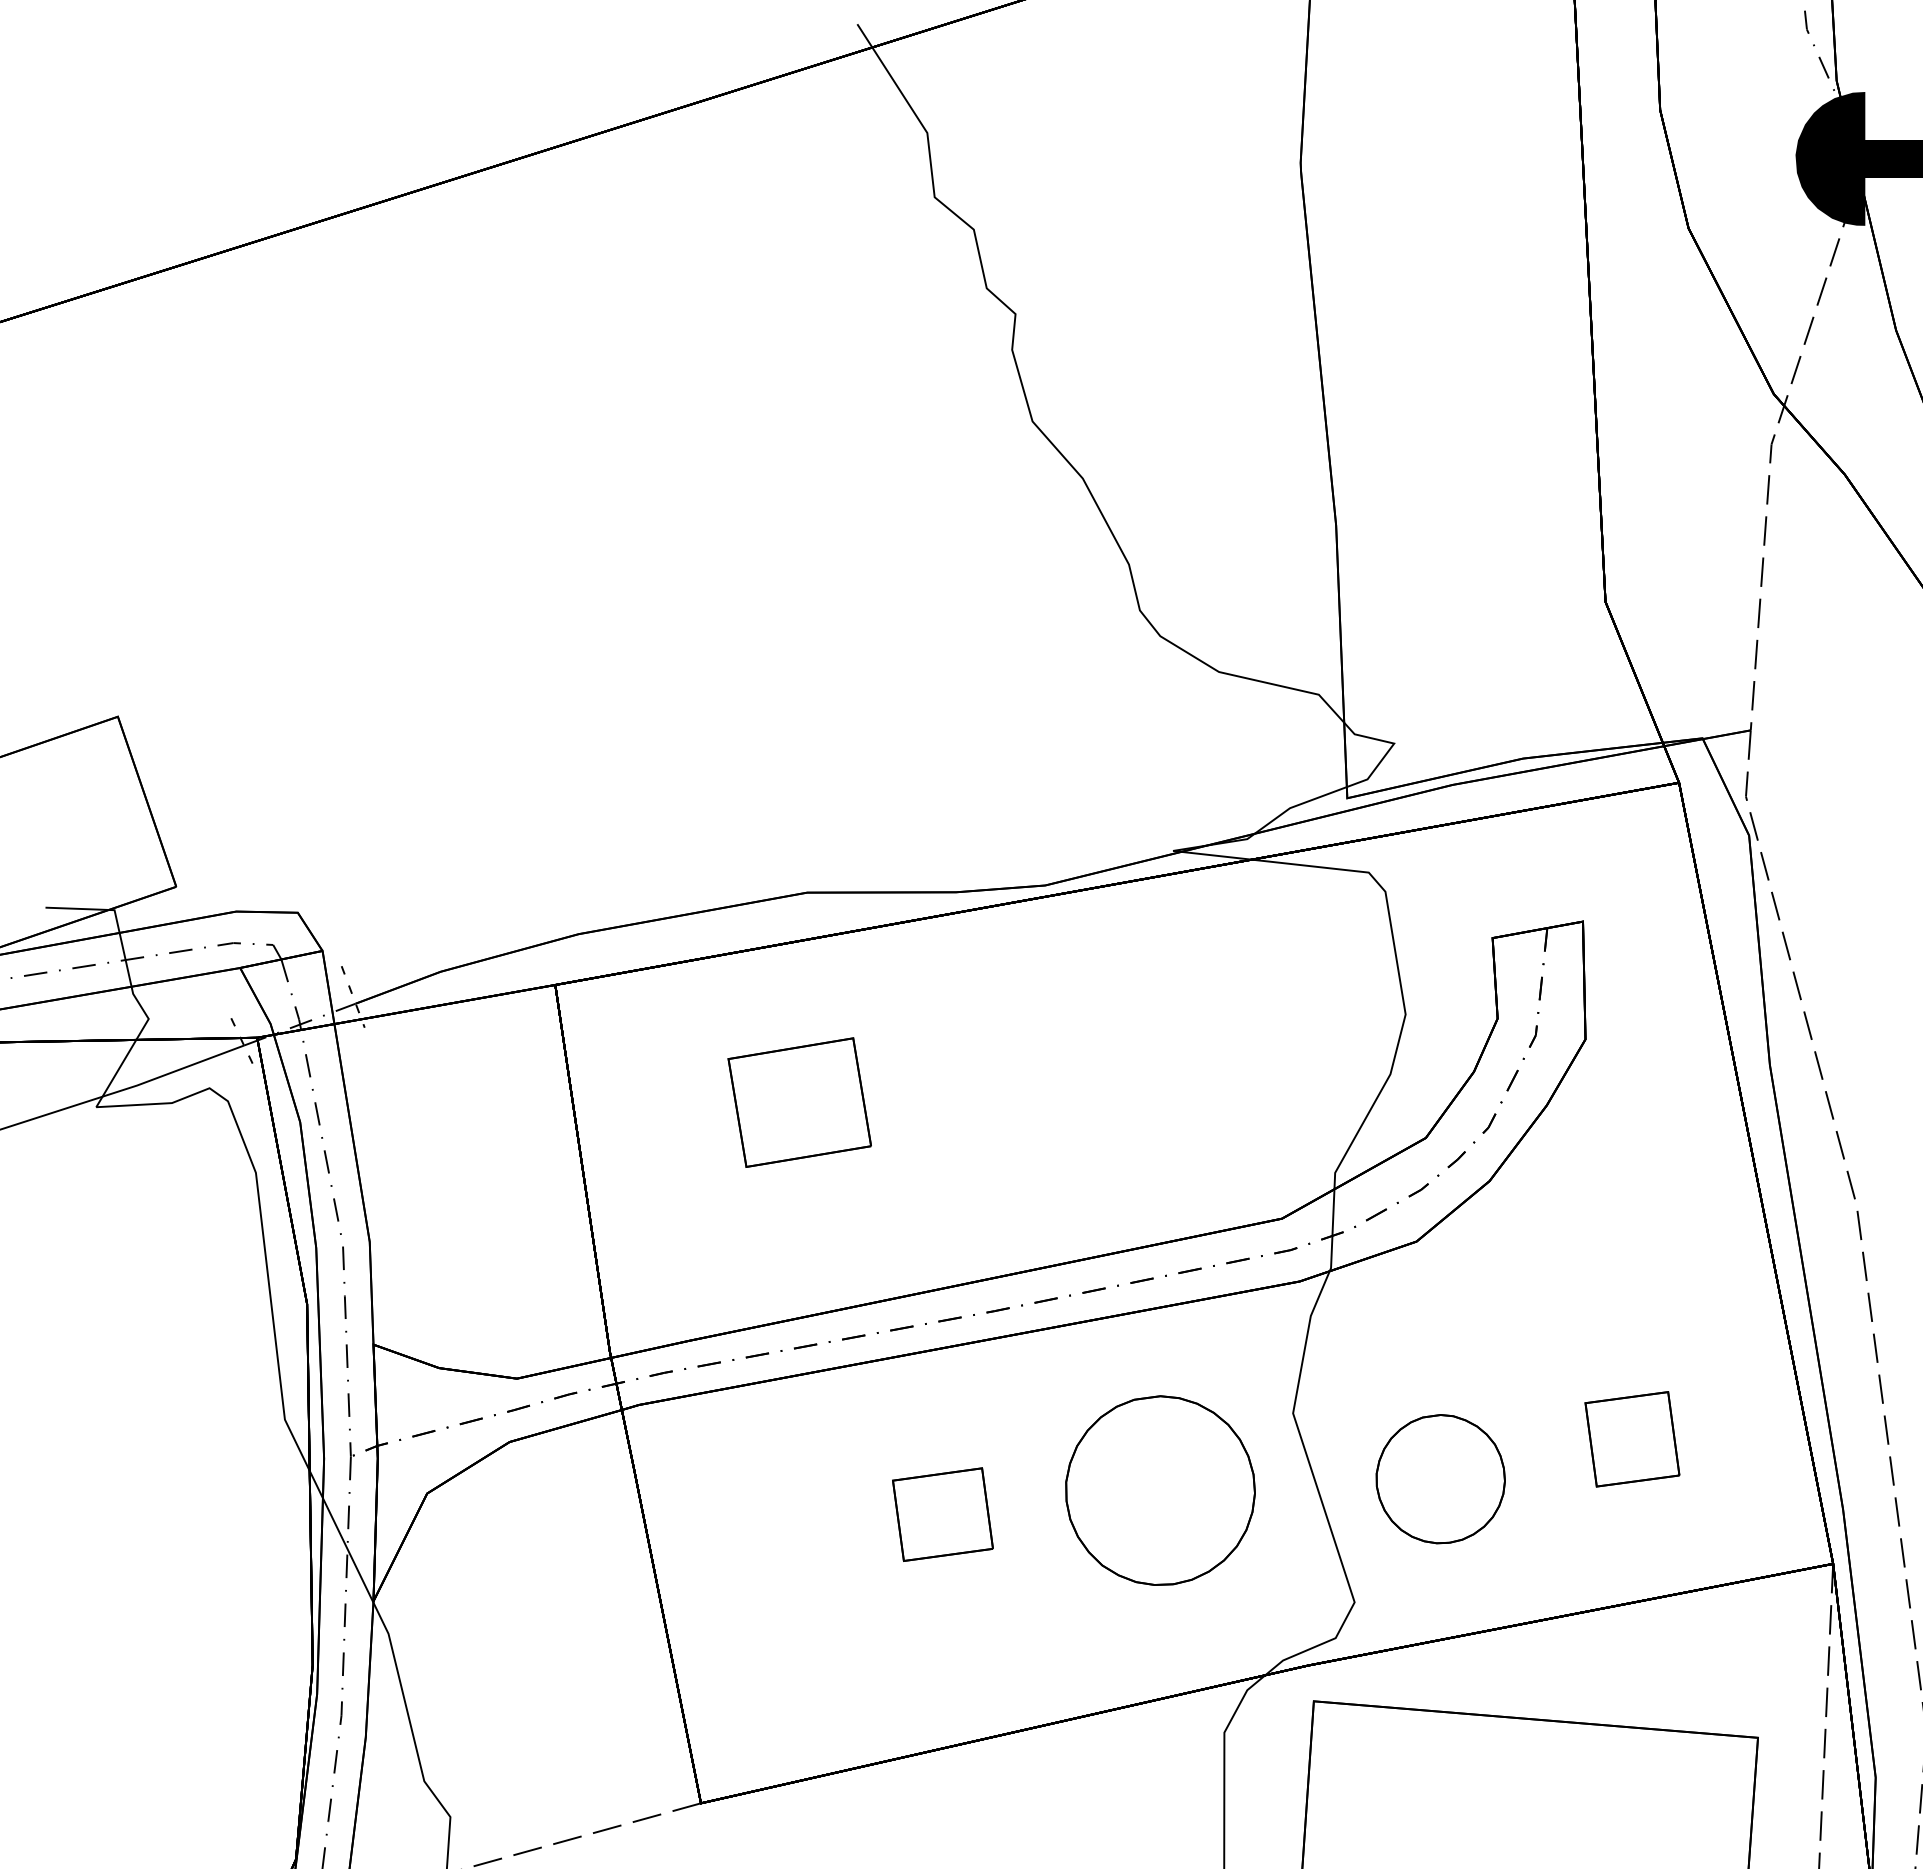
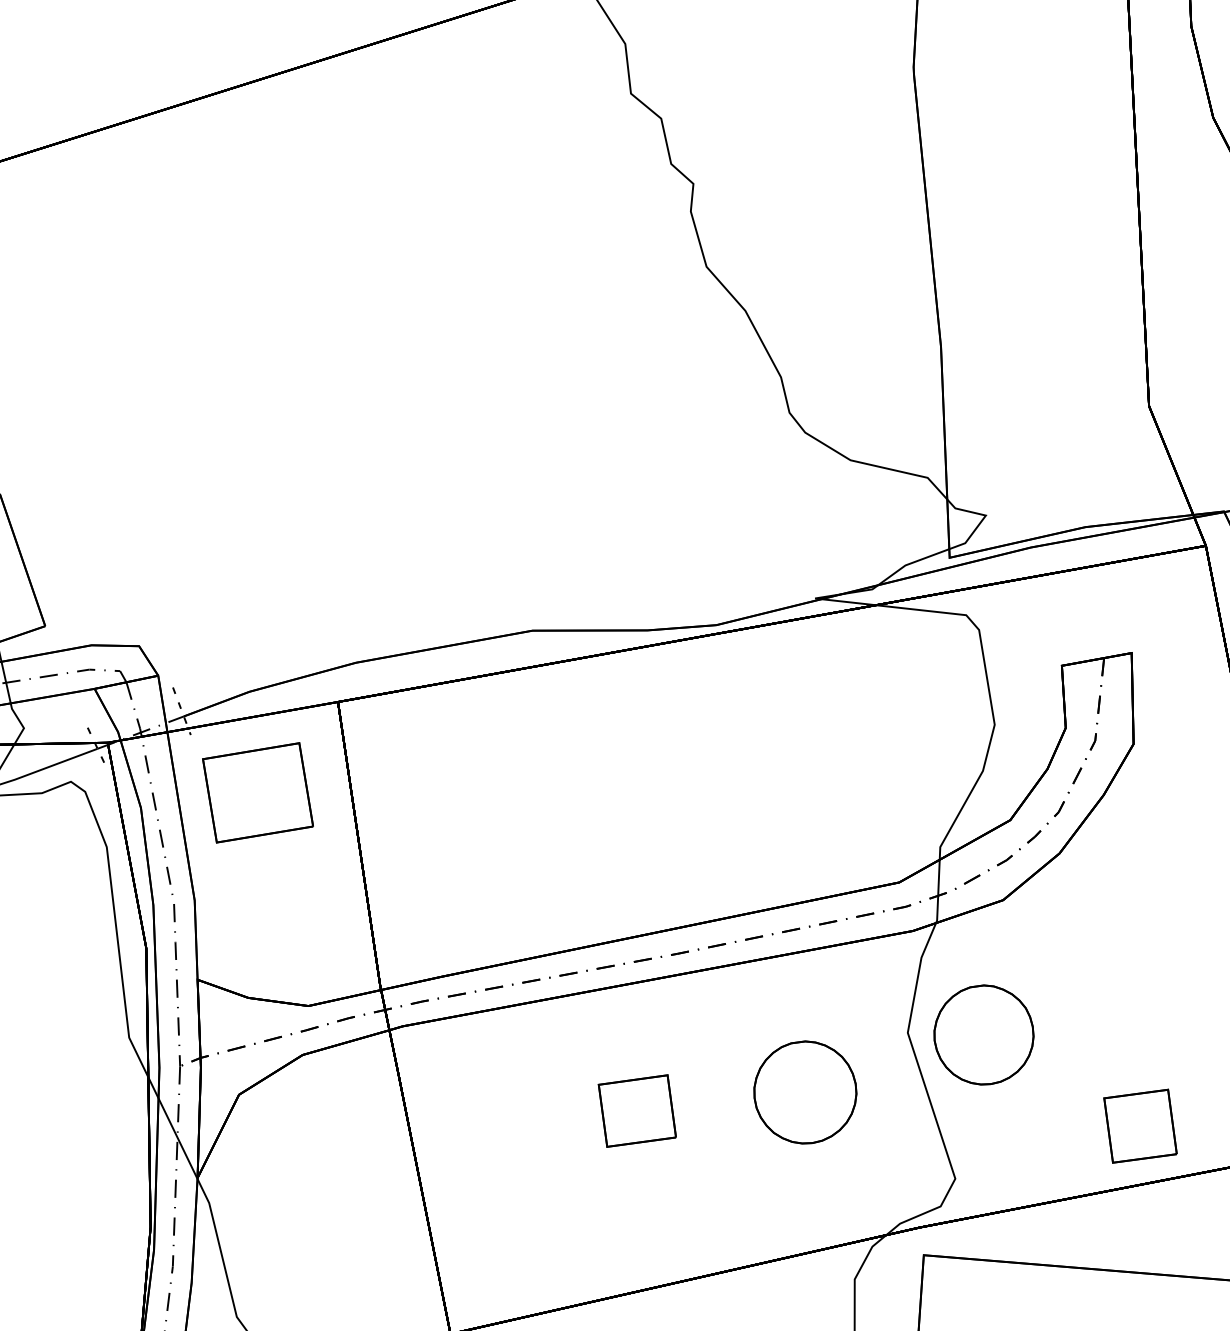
part: (799, 1102) -> (257, 792), moved
part: (1632, 1439) -> (1140, 1126), moved
part: (1440, 1479) -> (983, 1035), moved
part: (1160, 1490) -> (805, 1092), size x0.7

